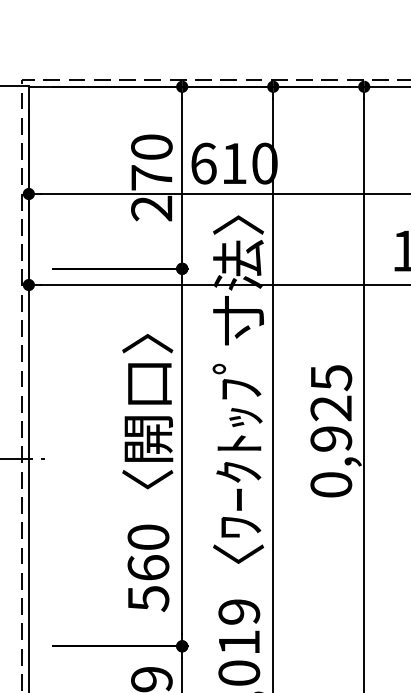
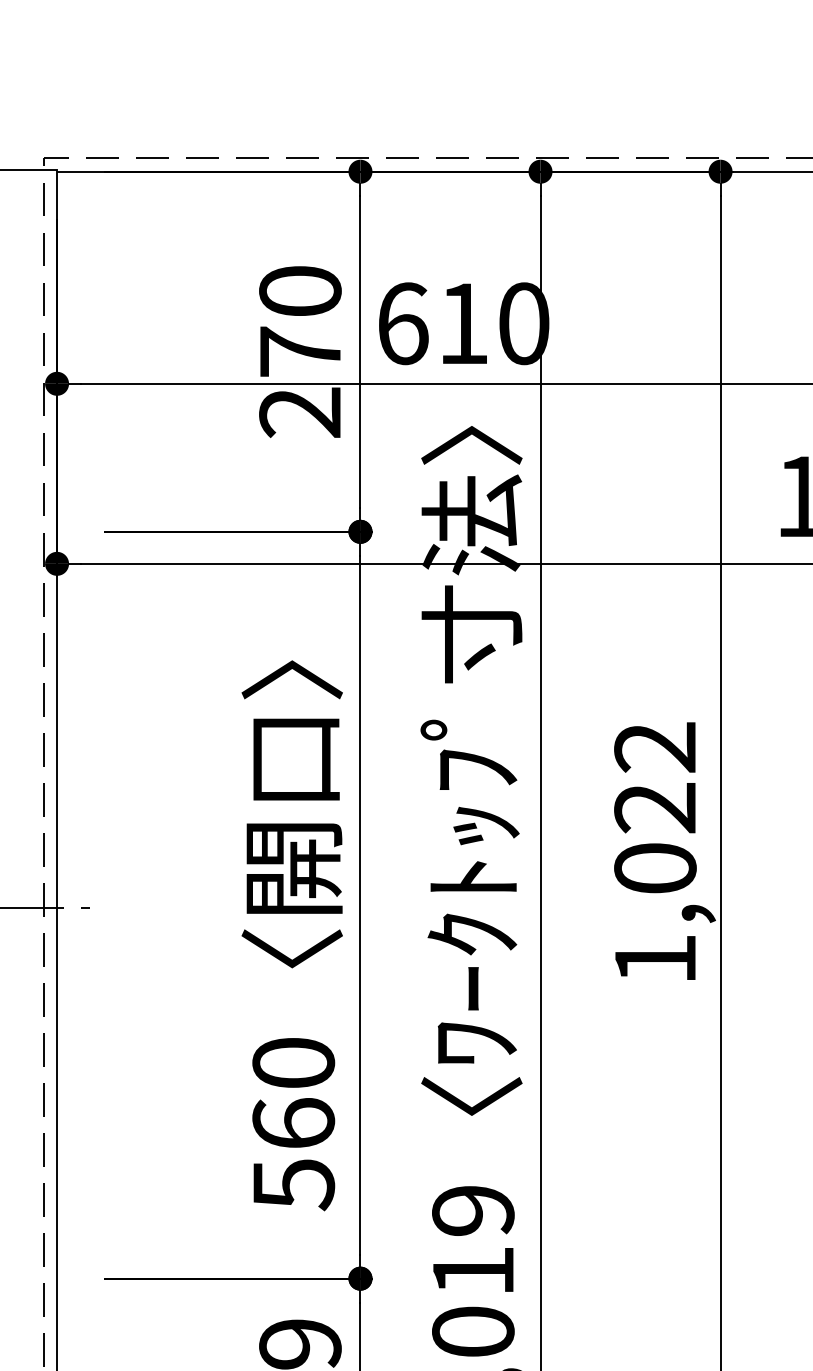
text: (331, 431) -> (655, 853), 0,925 -> 1,022

